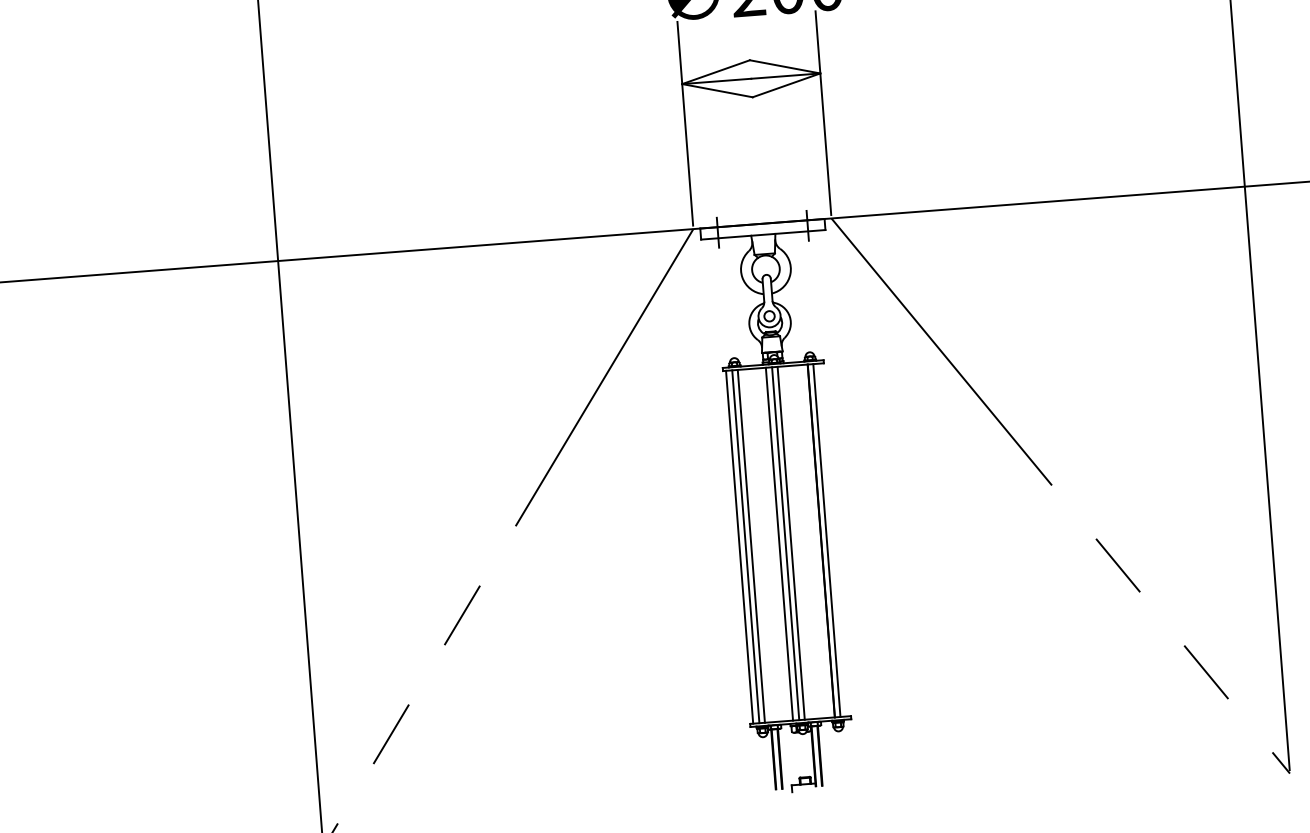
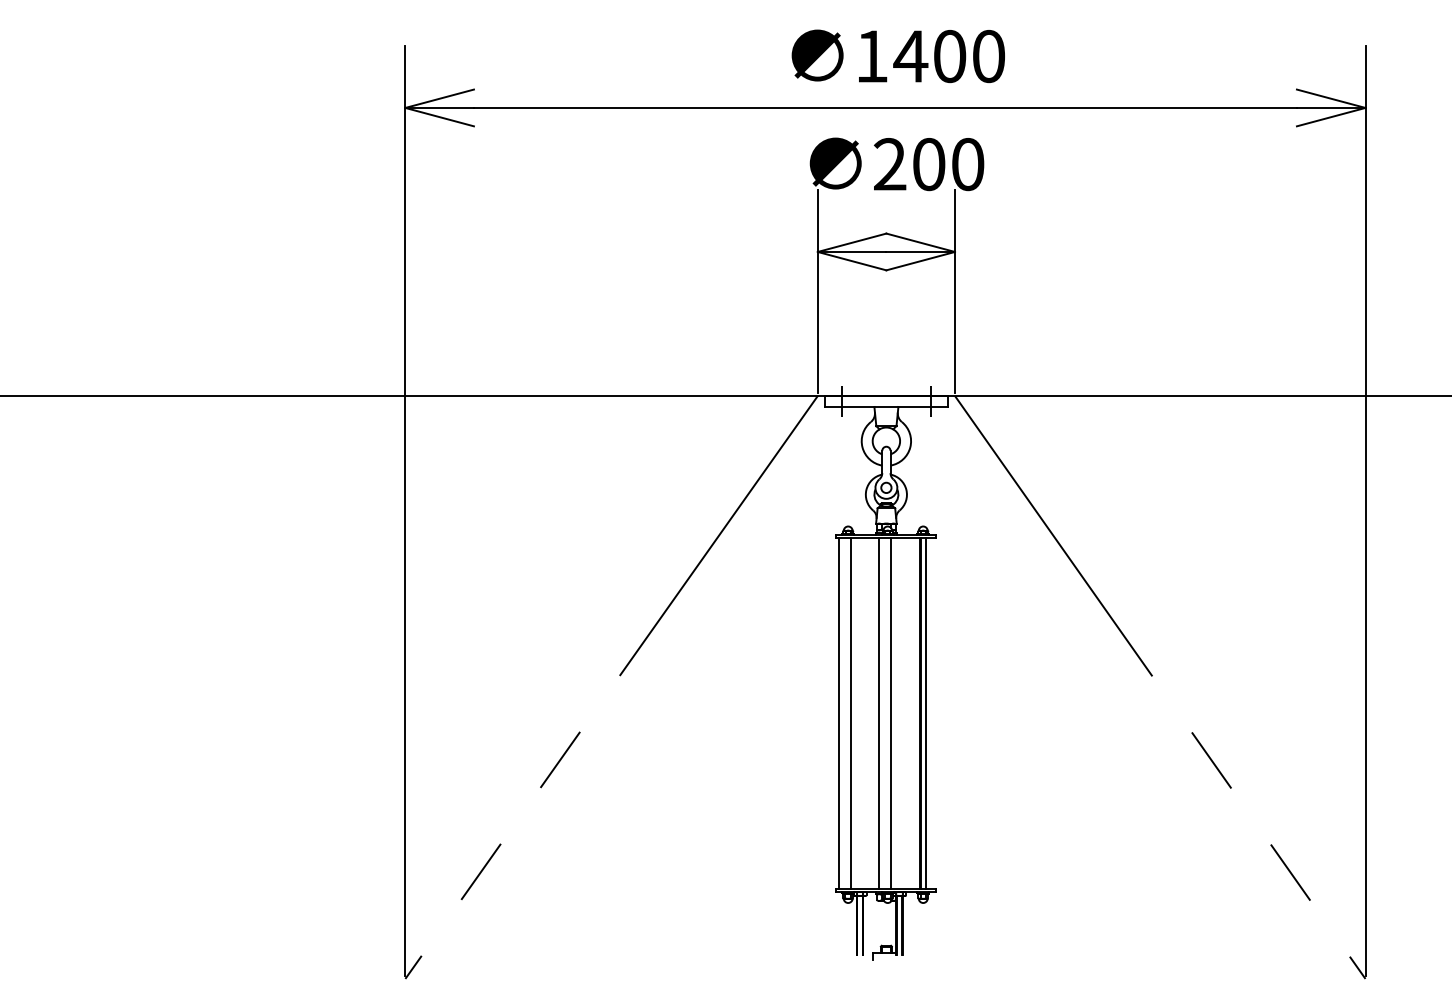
line: (786, 543) -> (885, 713), removed
line: (745, 546) -> (845, 713), removed

